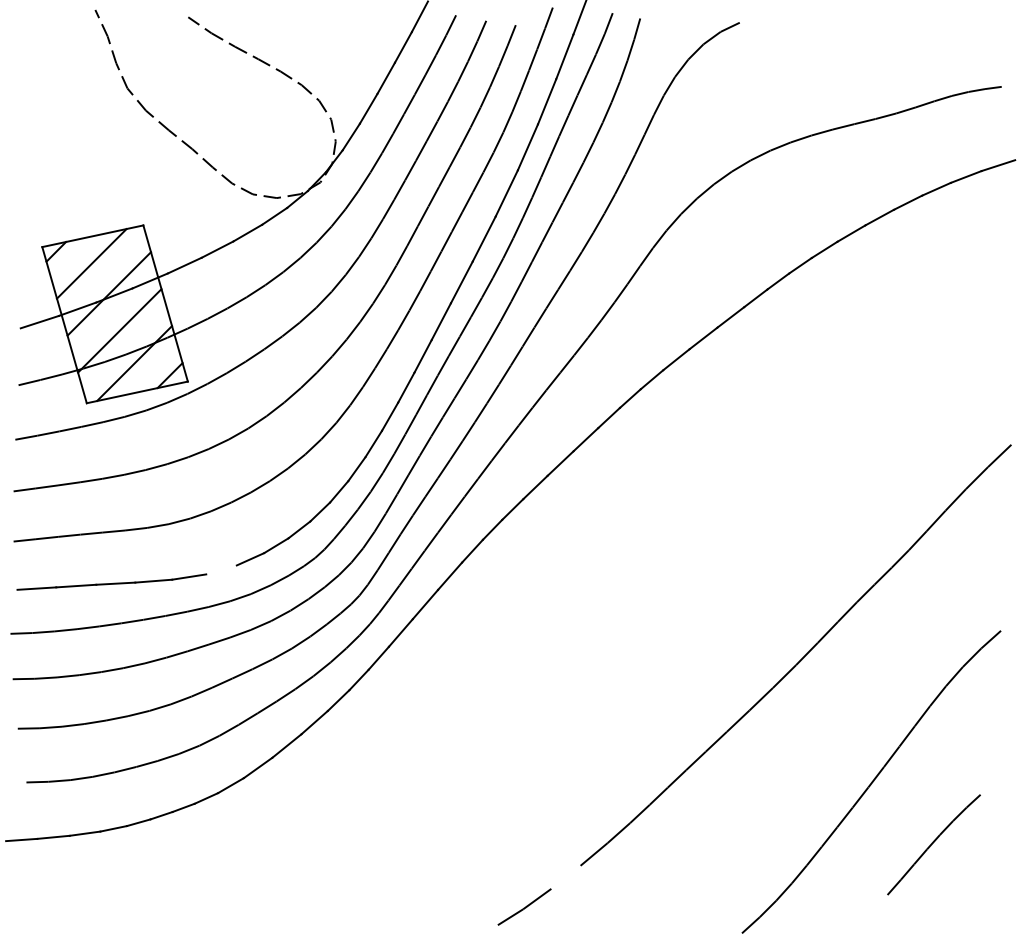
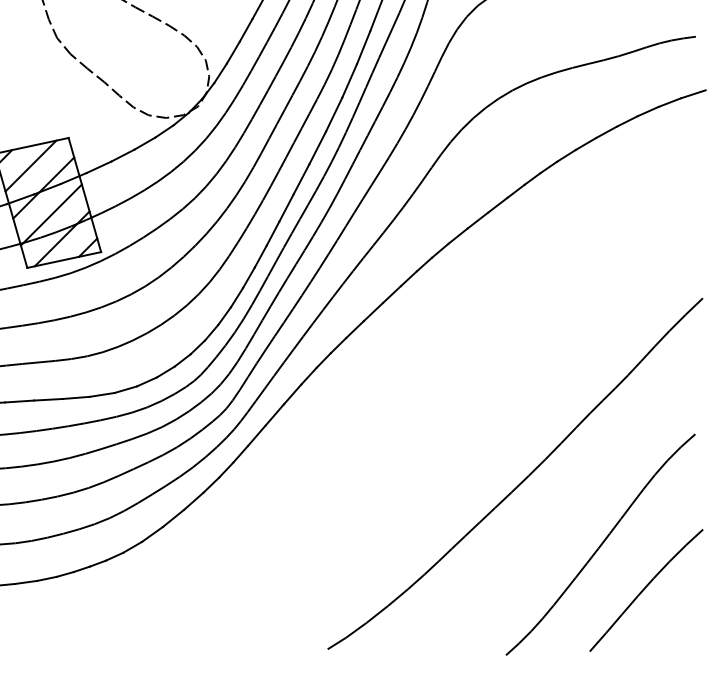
line: (221, 569) -> (125, 389), added
part: (933, 844) -> (645, 590), size x1.67
line: (565, 876) -> (377, 613), added

